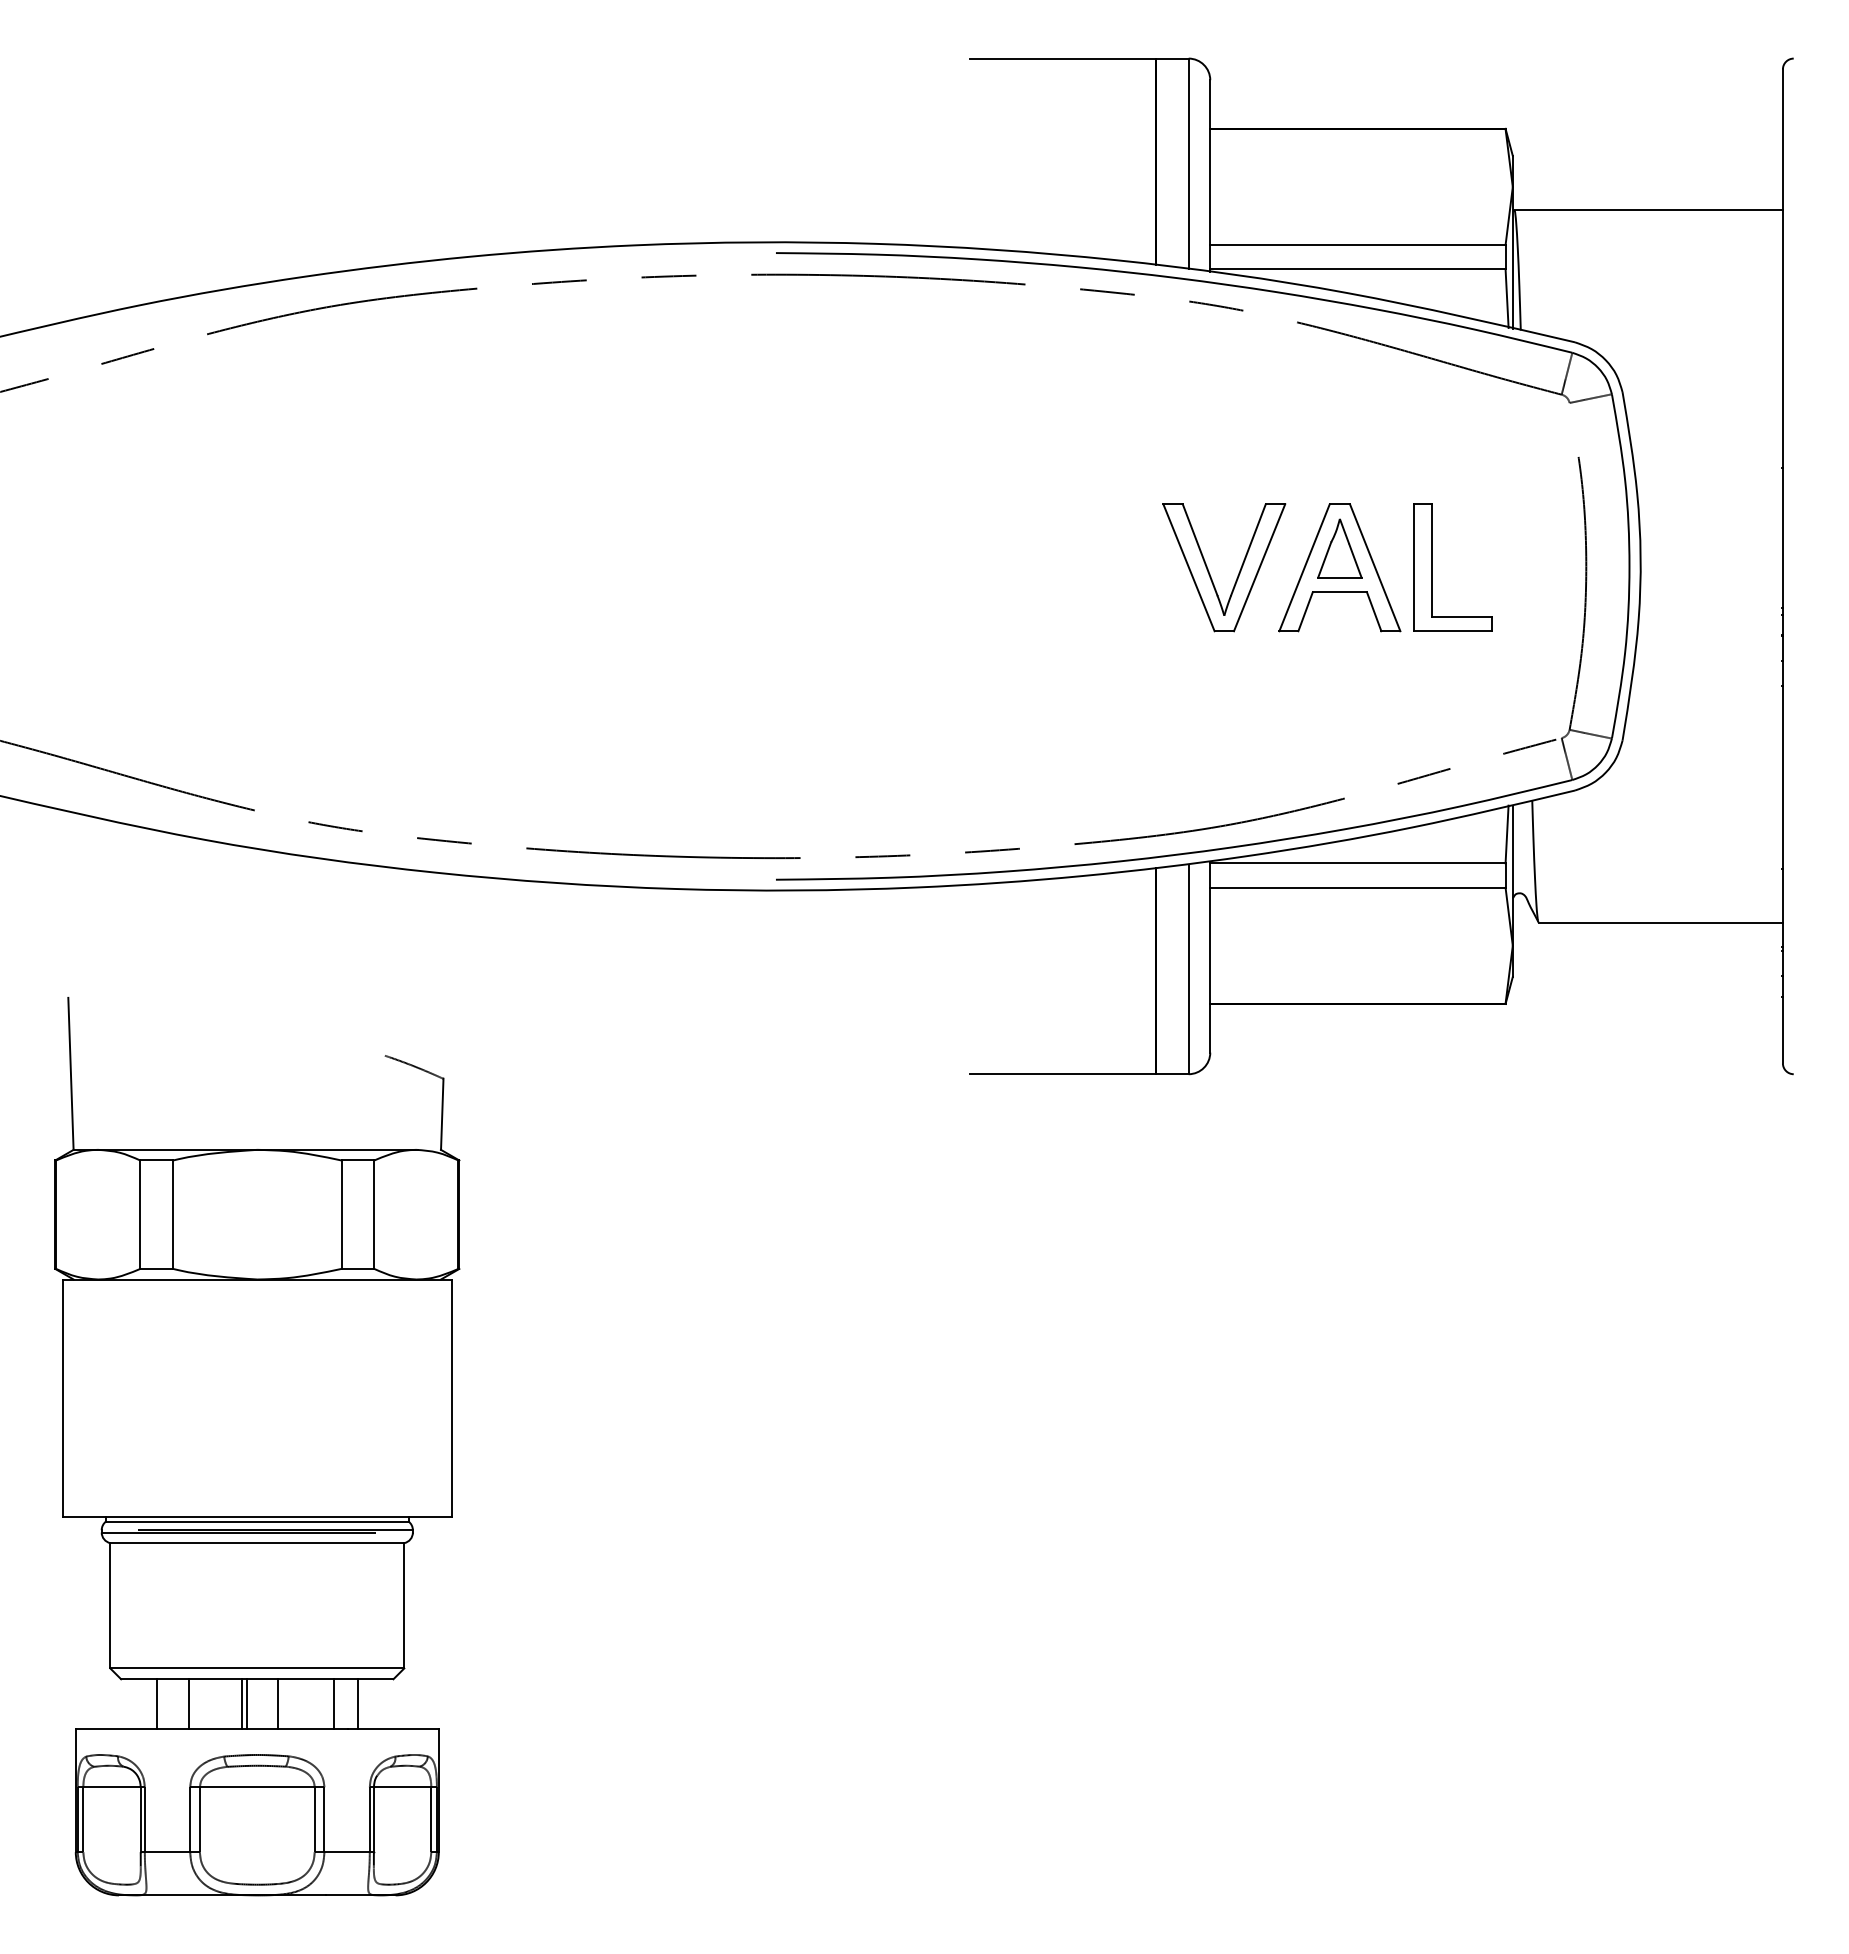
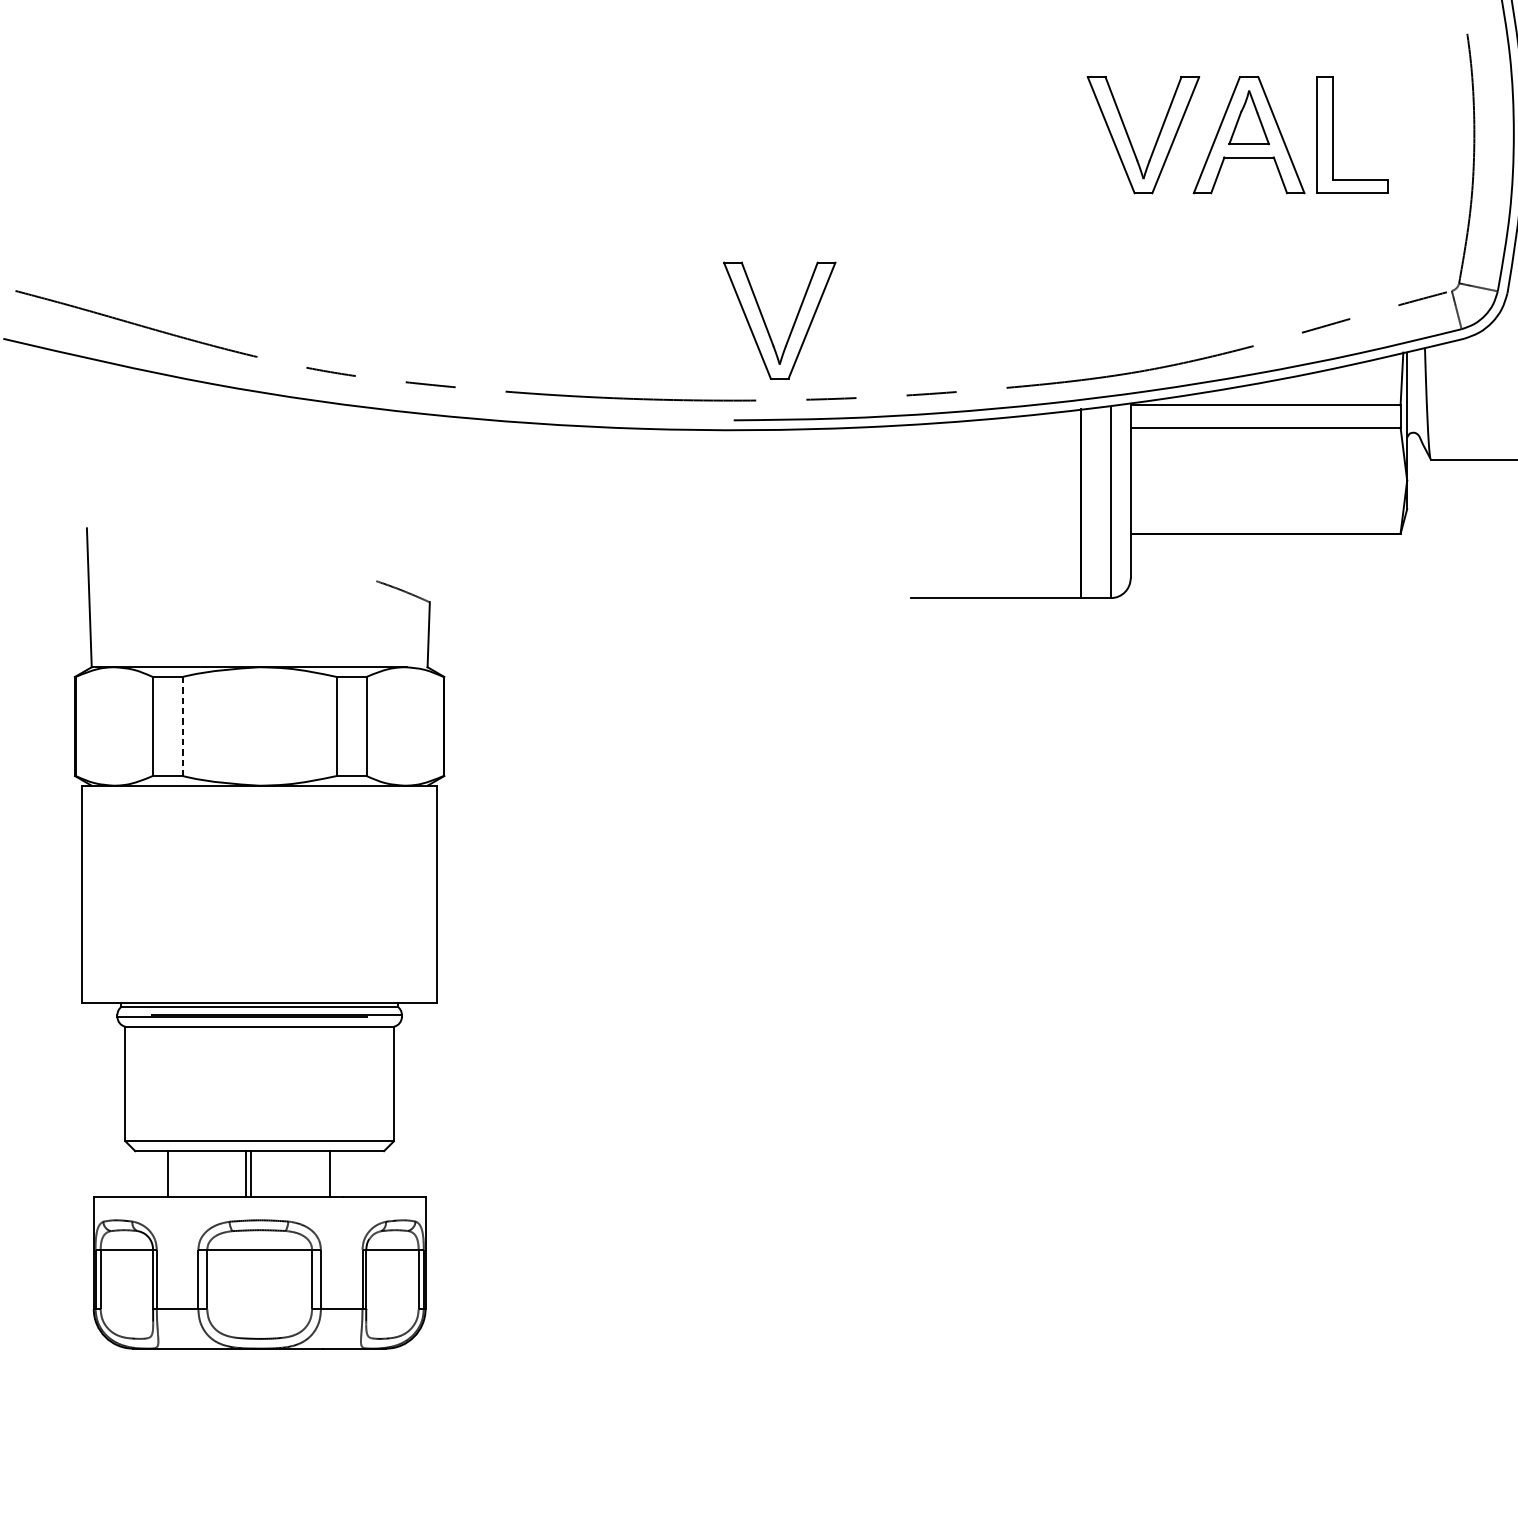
part: (840, 775) -> (792, 325), added
line: (173, 1215) -> (183, 727), solid -> dashed
line: (189, 1703) -> (197, 1173), removed
line: (277, 1703) -> (278, 1173), removed
line: (357, 1703) -> (351, 1173), removed

